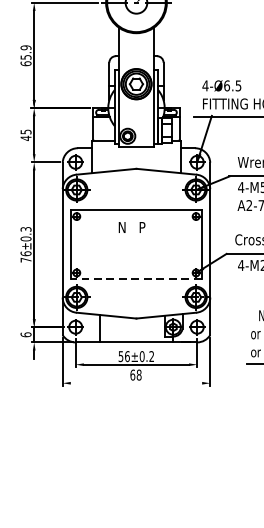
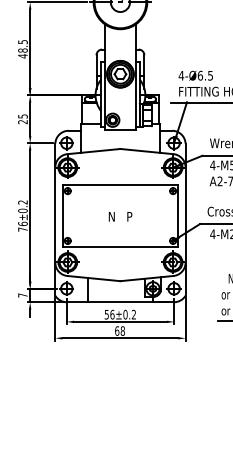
text: (25, 56) -> (22, 49), 65.9 -> 48.5
text: (25, 137) -> (22, 121), 45 -> 25
text: (132, 227) -> (120, 216), moved
text: (25, 229) -> (22, 202), 76±0.3 -> 76±0.2
line: (135, 279) -> (119, 246), dashed -> solid
text: (25, 334) -> (22, 295), 6 -> 7
line: (136, 383) -> (120, 338), added

